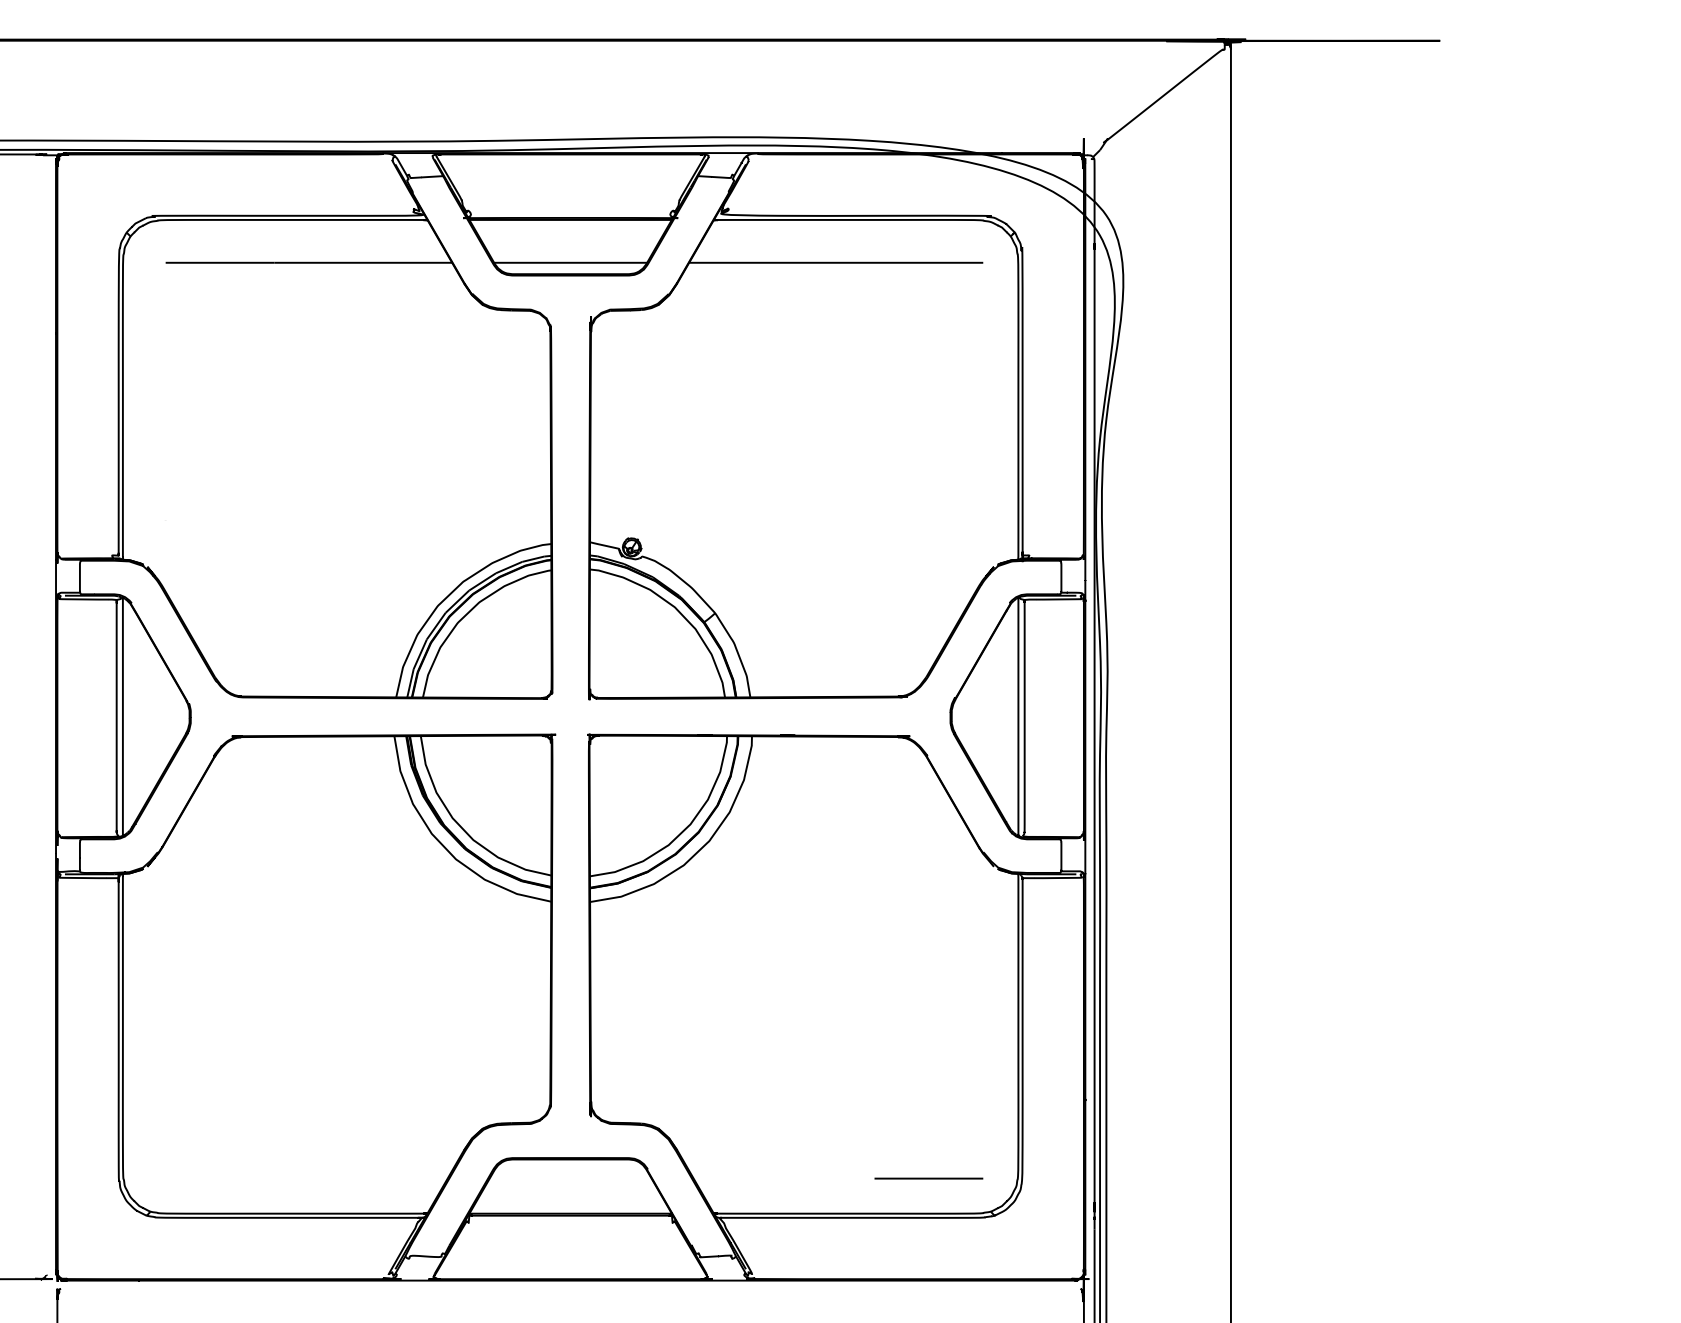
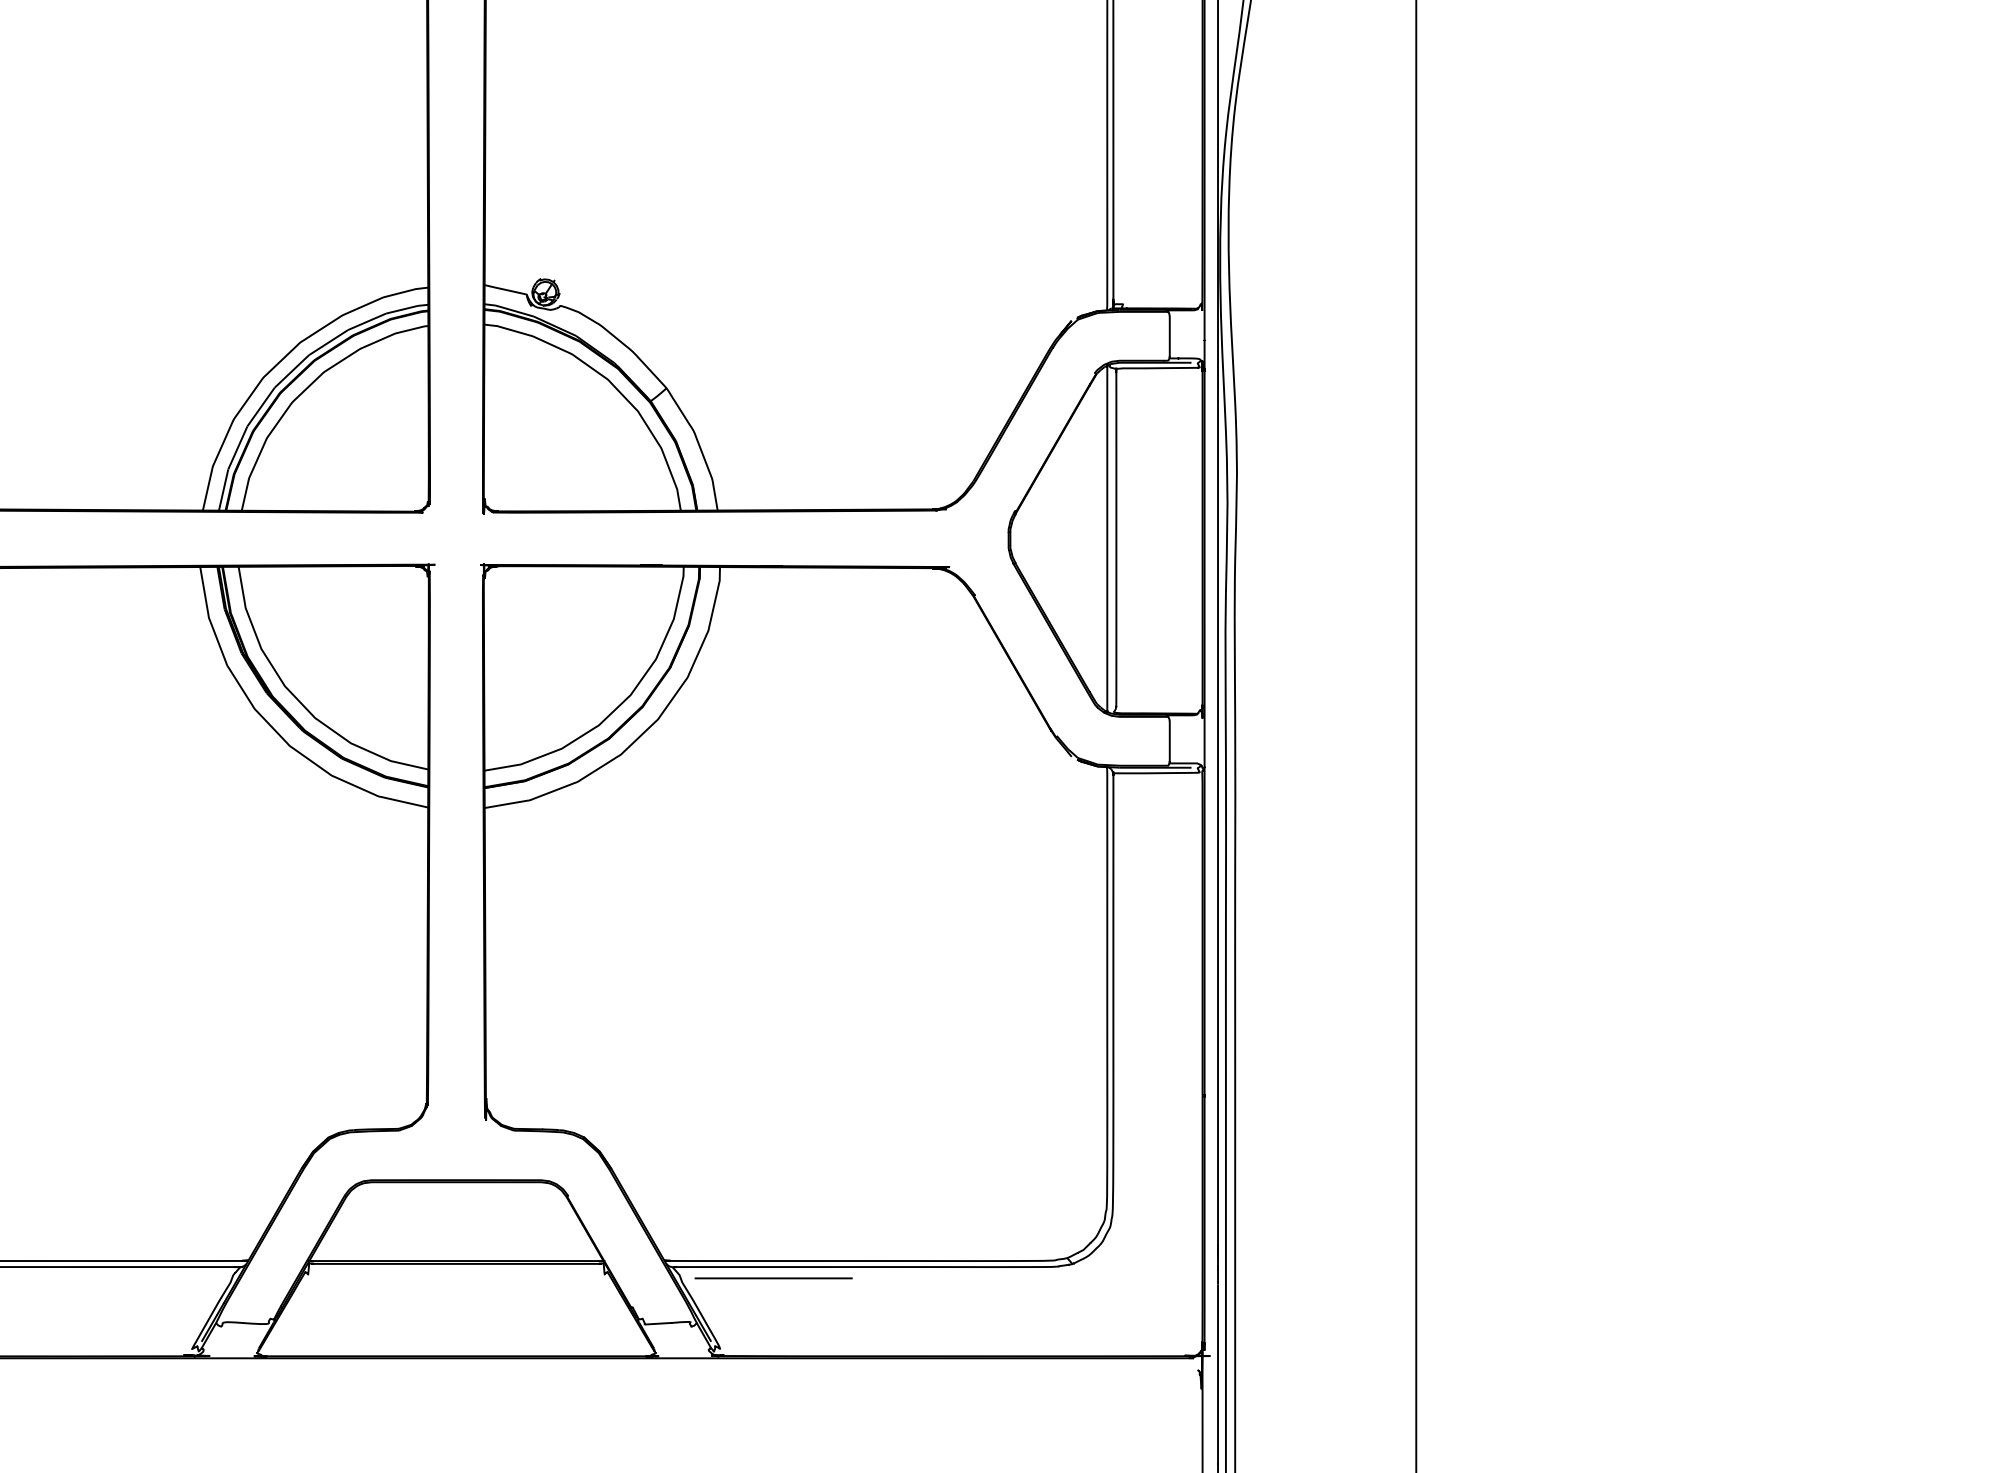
line: (928, 1178) -> (773, 1278), moved

